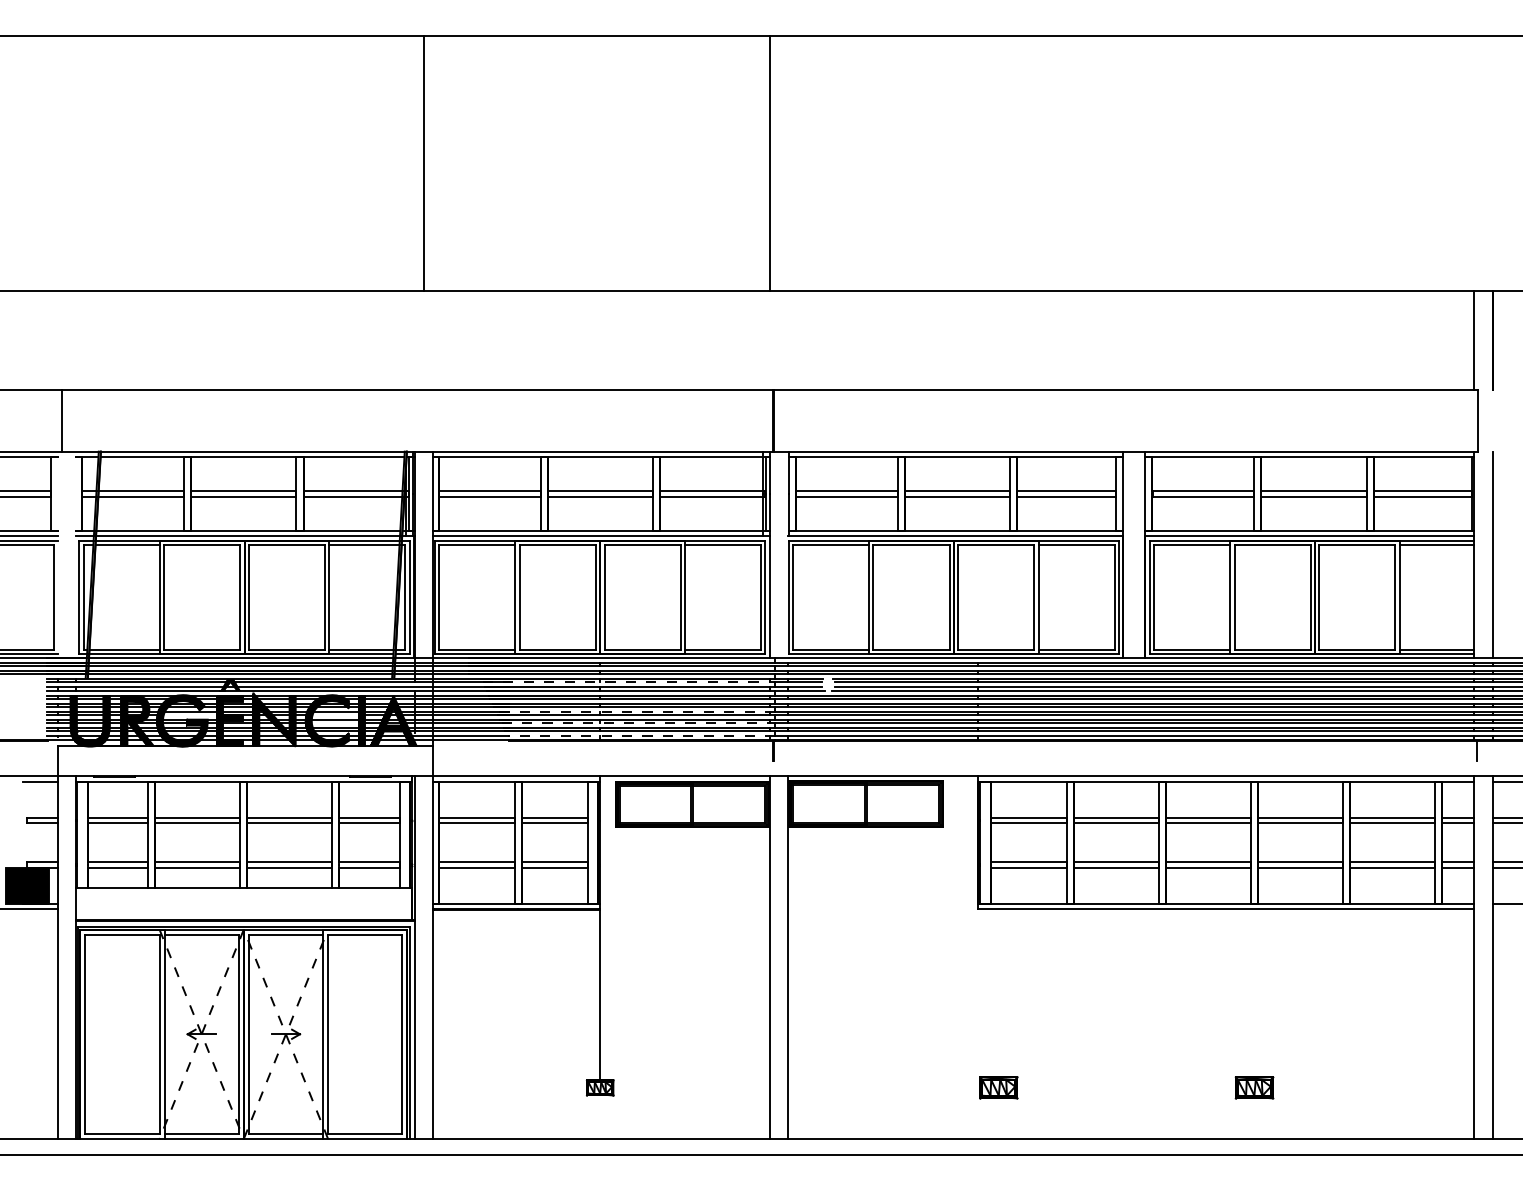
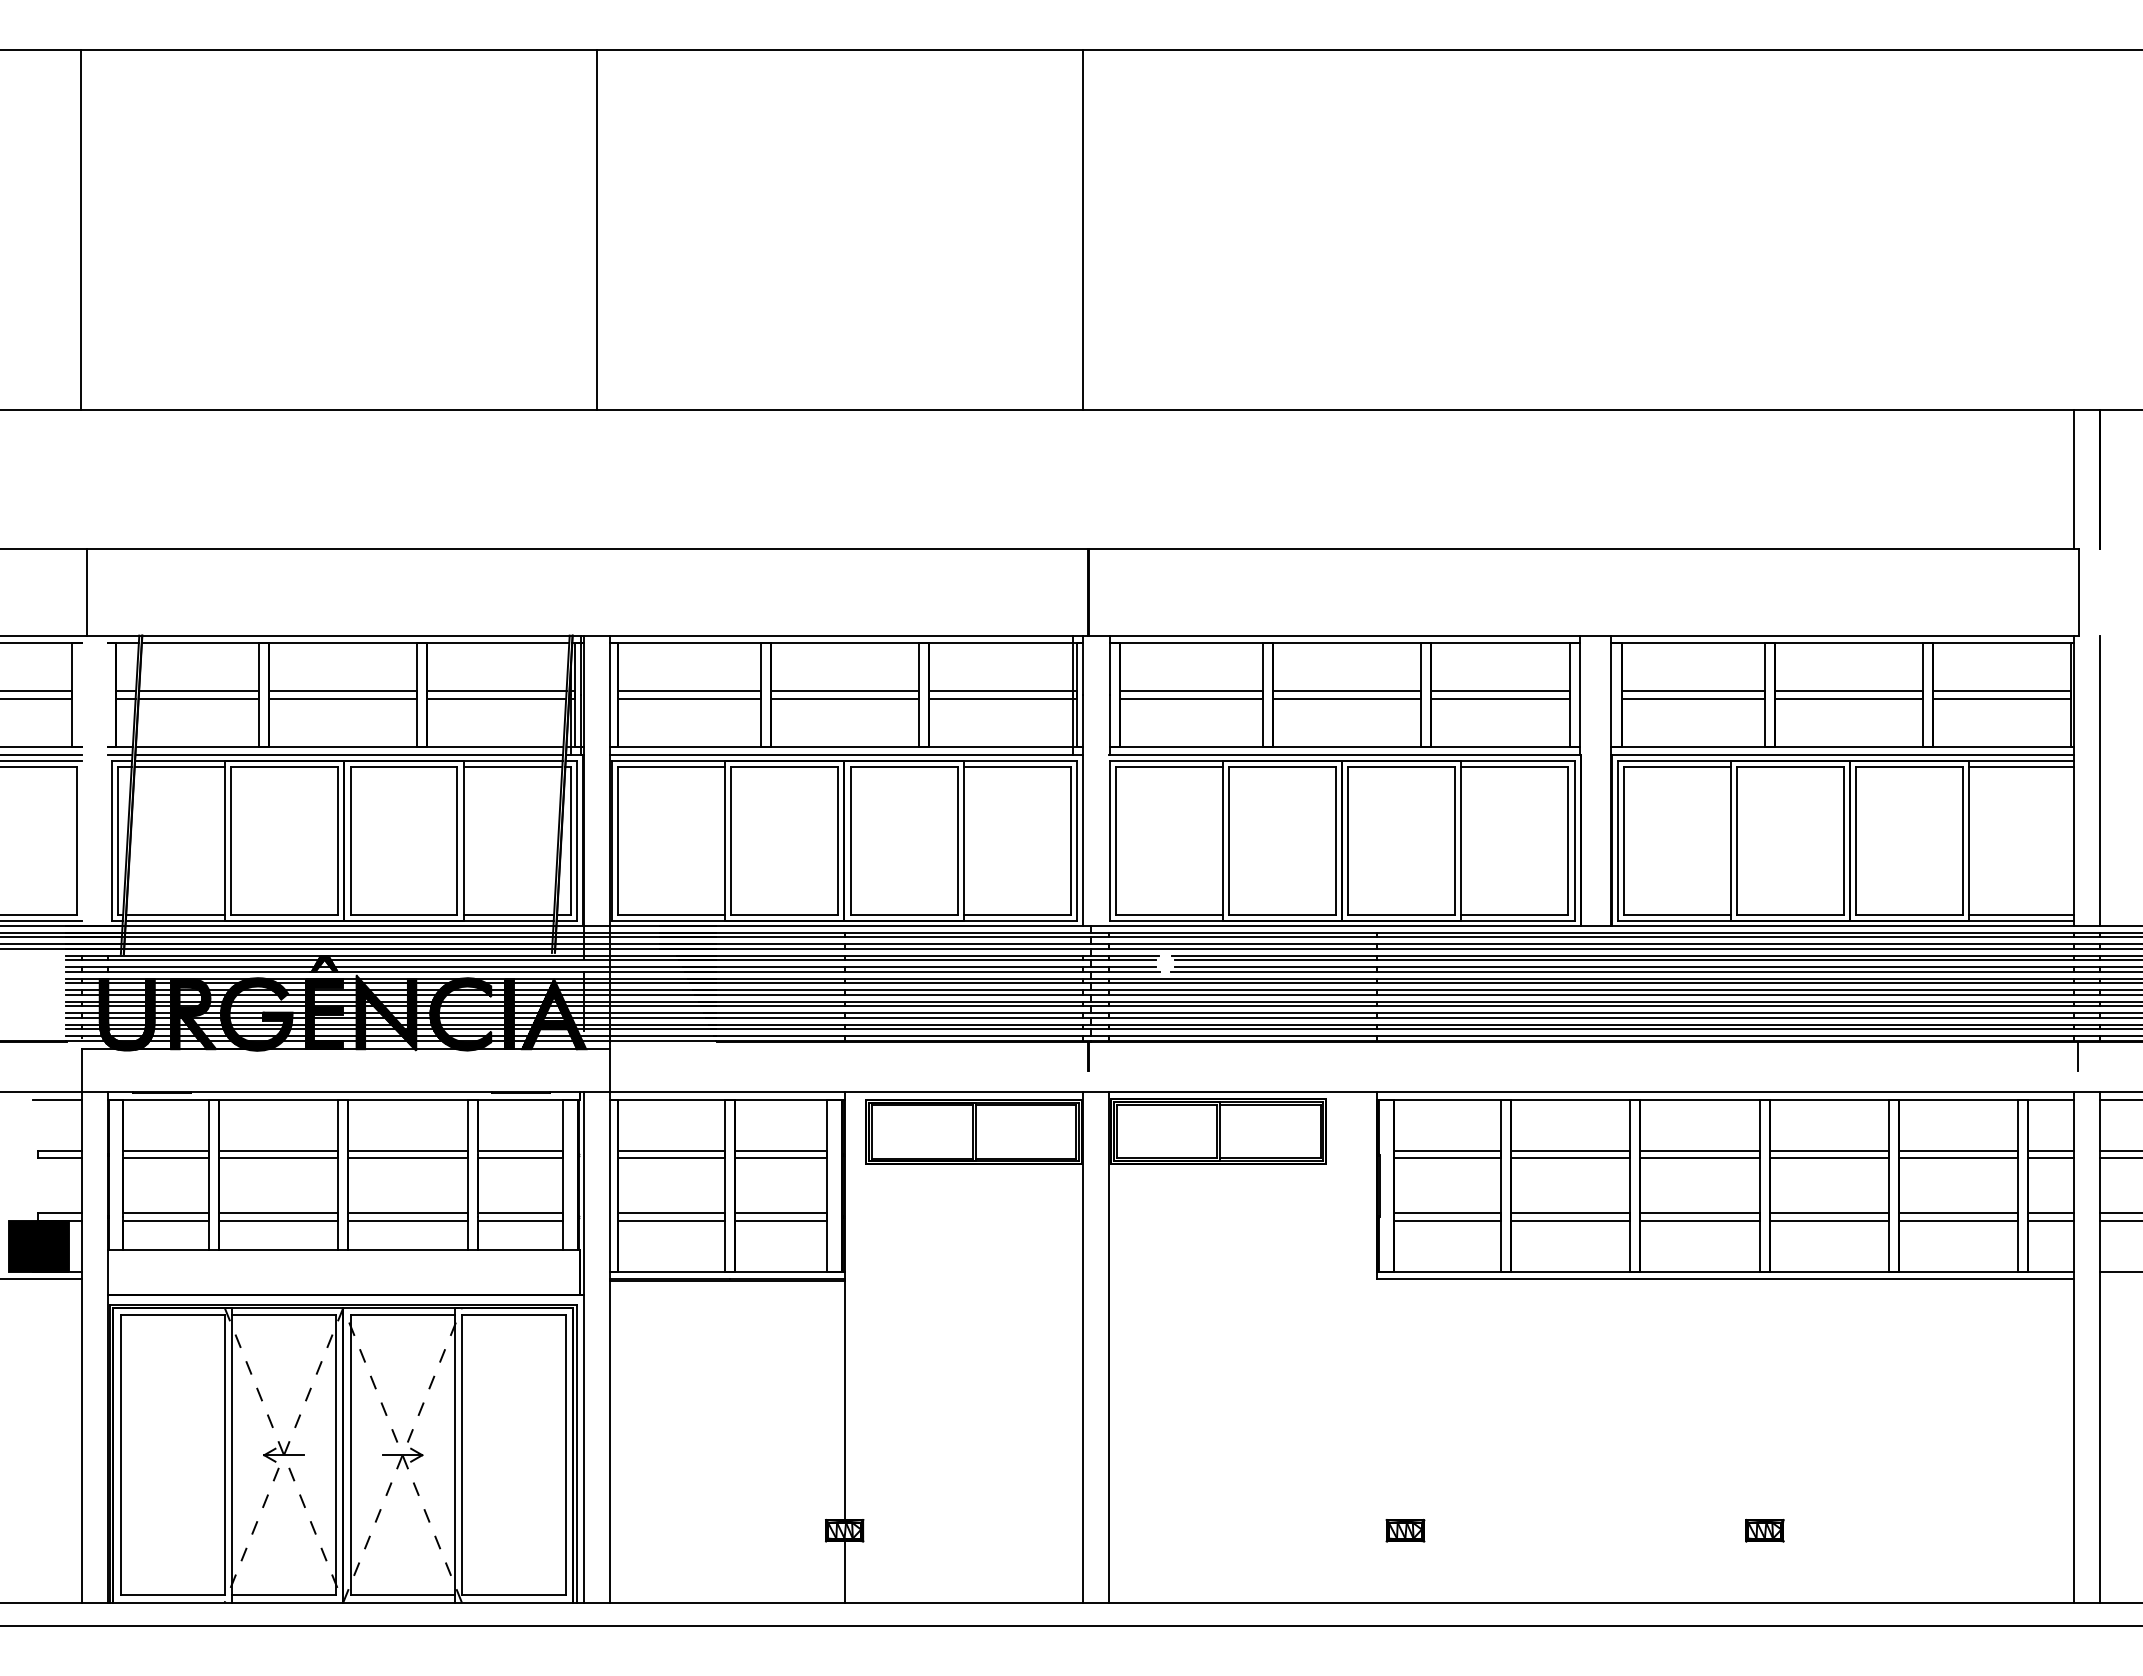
line: (56, 162) -> (80, 229), added
line: (629, 682) -> (885, 960), dashed -> solid
line: (635, 711) -> (894, 1001), dashed -> solid
line: (189, 715) -> (267, 1006), added
line: (335, 715) -> (472, 1006), added
line: (335, 723) -> (472, 1017), added
line: (638, 723) -> (898, 1017), dashed -> solid
line: (641, 736) -> (902, 1036), dashed -> solid
part: (998, 1087) -> (1405, 1530), size x0.71
part: (1254, 1087) -> (1764, 1530), size x0.71
line: (600, 1116) -> (844, 1571), added

